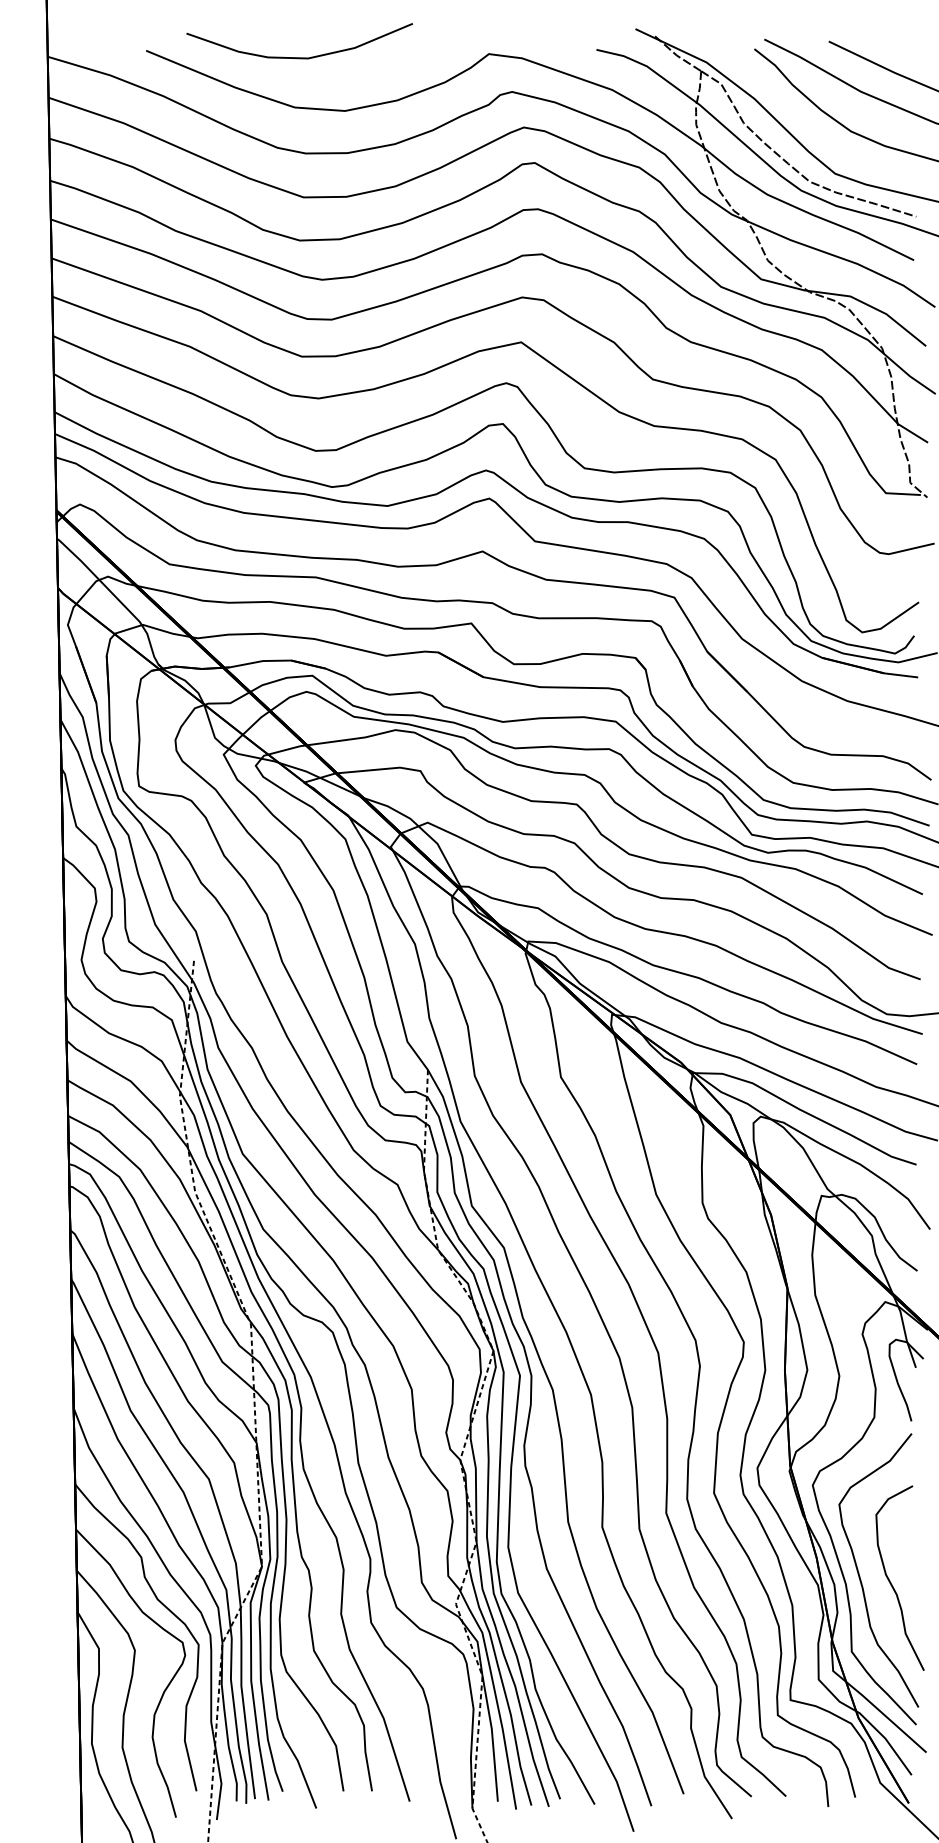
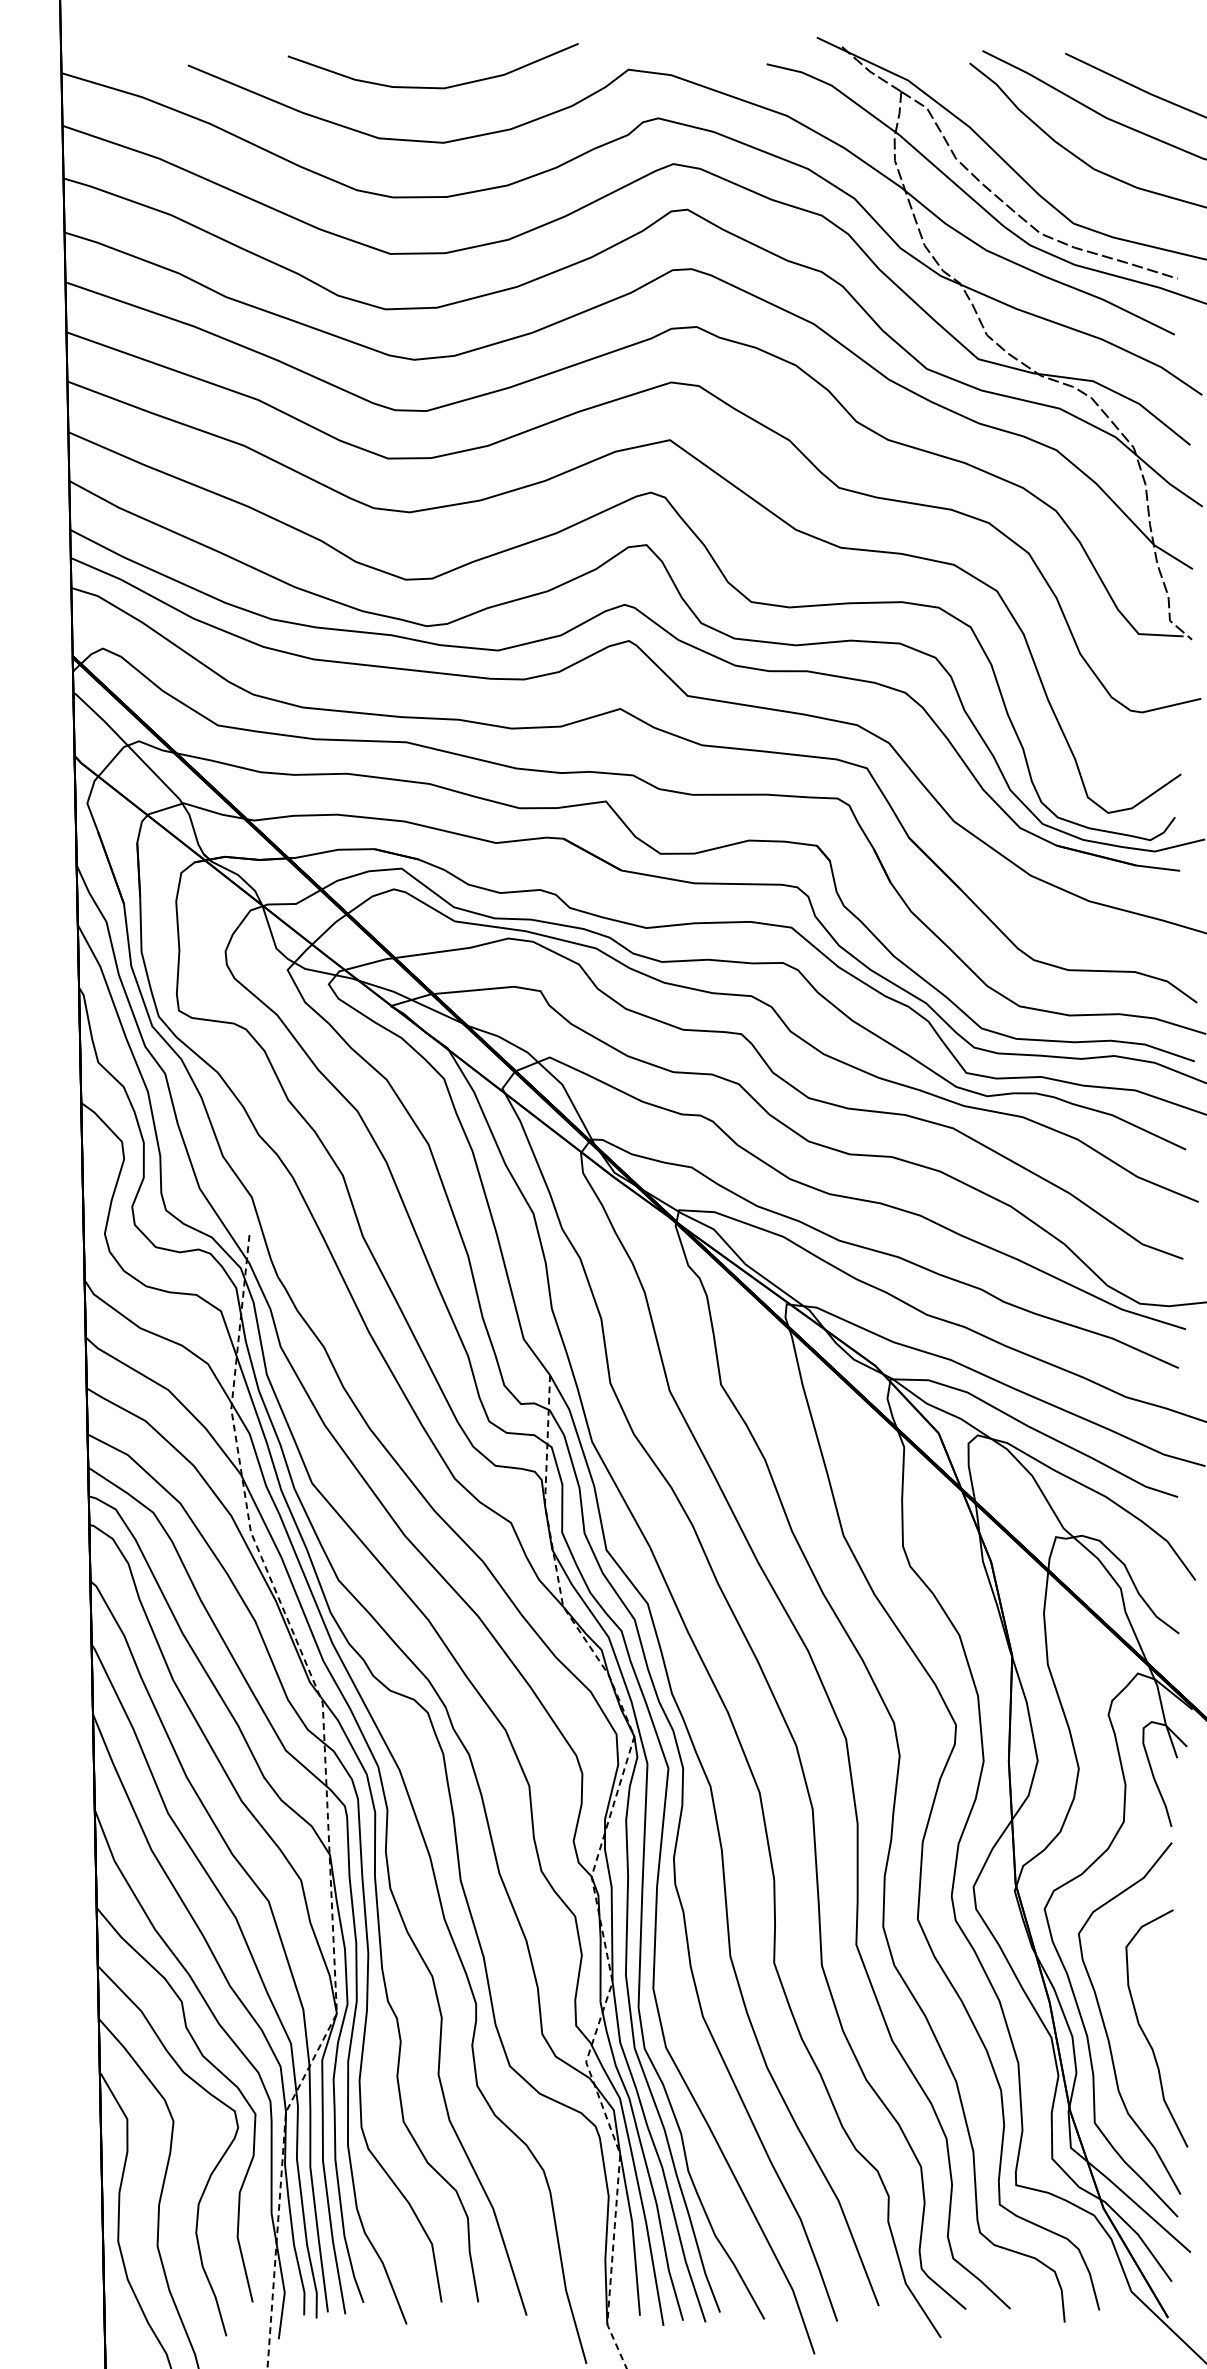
curve: (299, 57) -> (432, 87), moved

